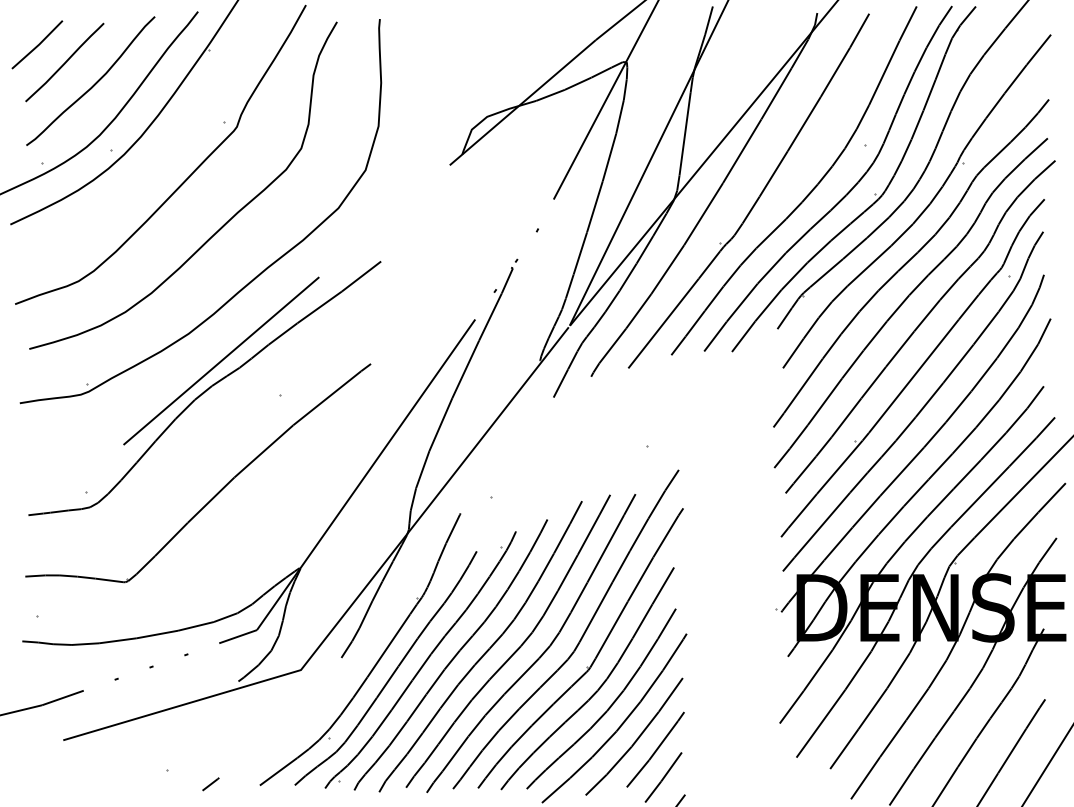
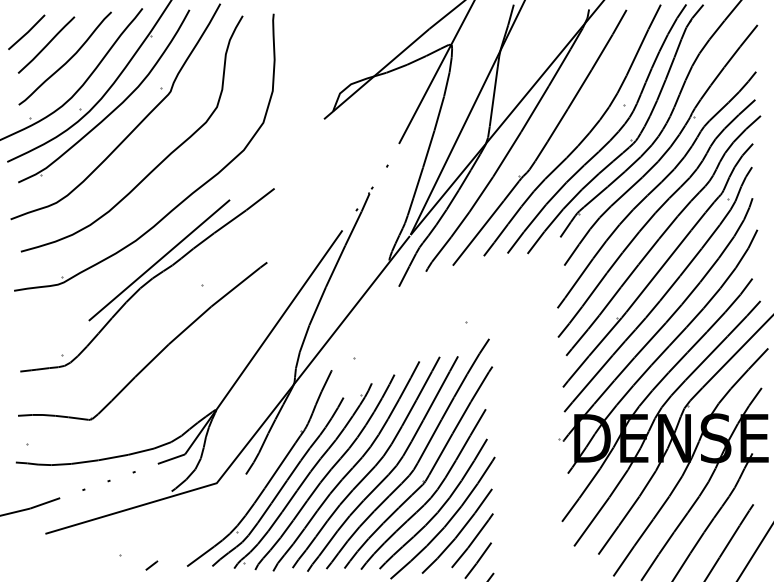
part: (159, 150) -> (114, 108), added

